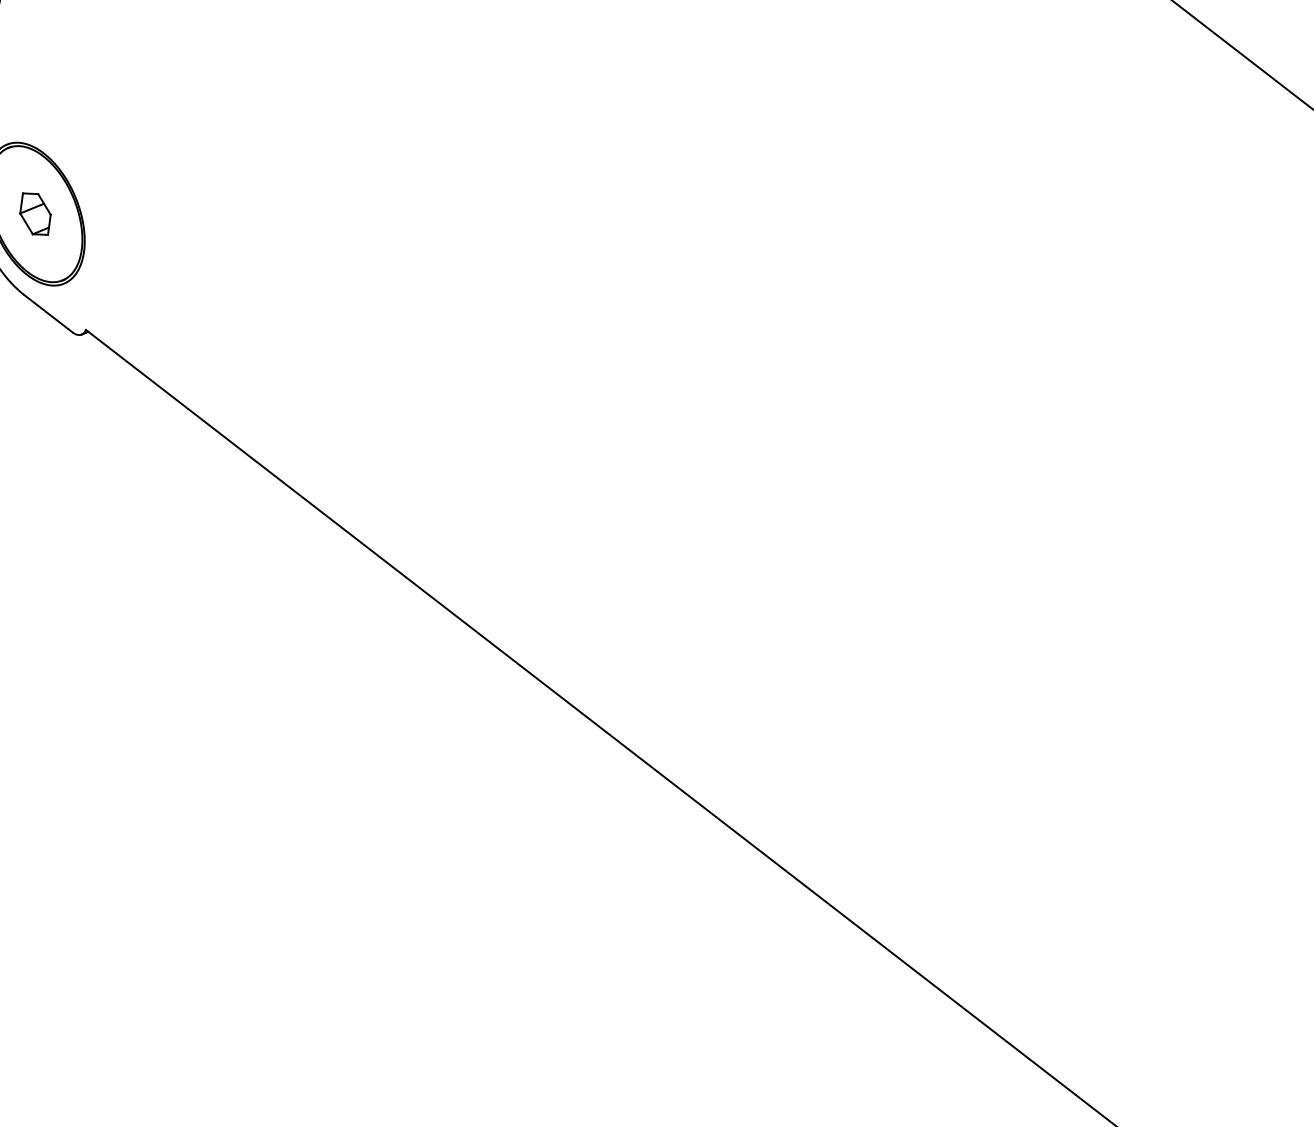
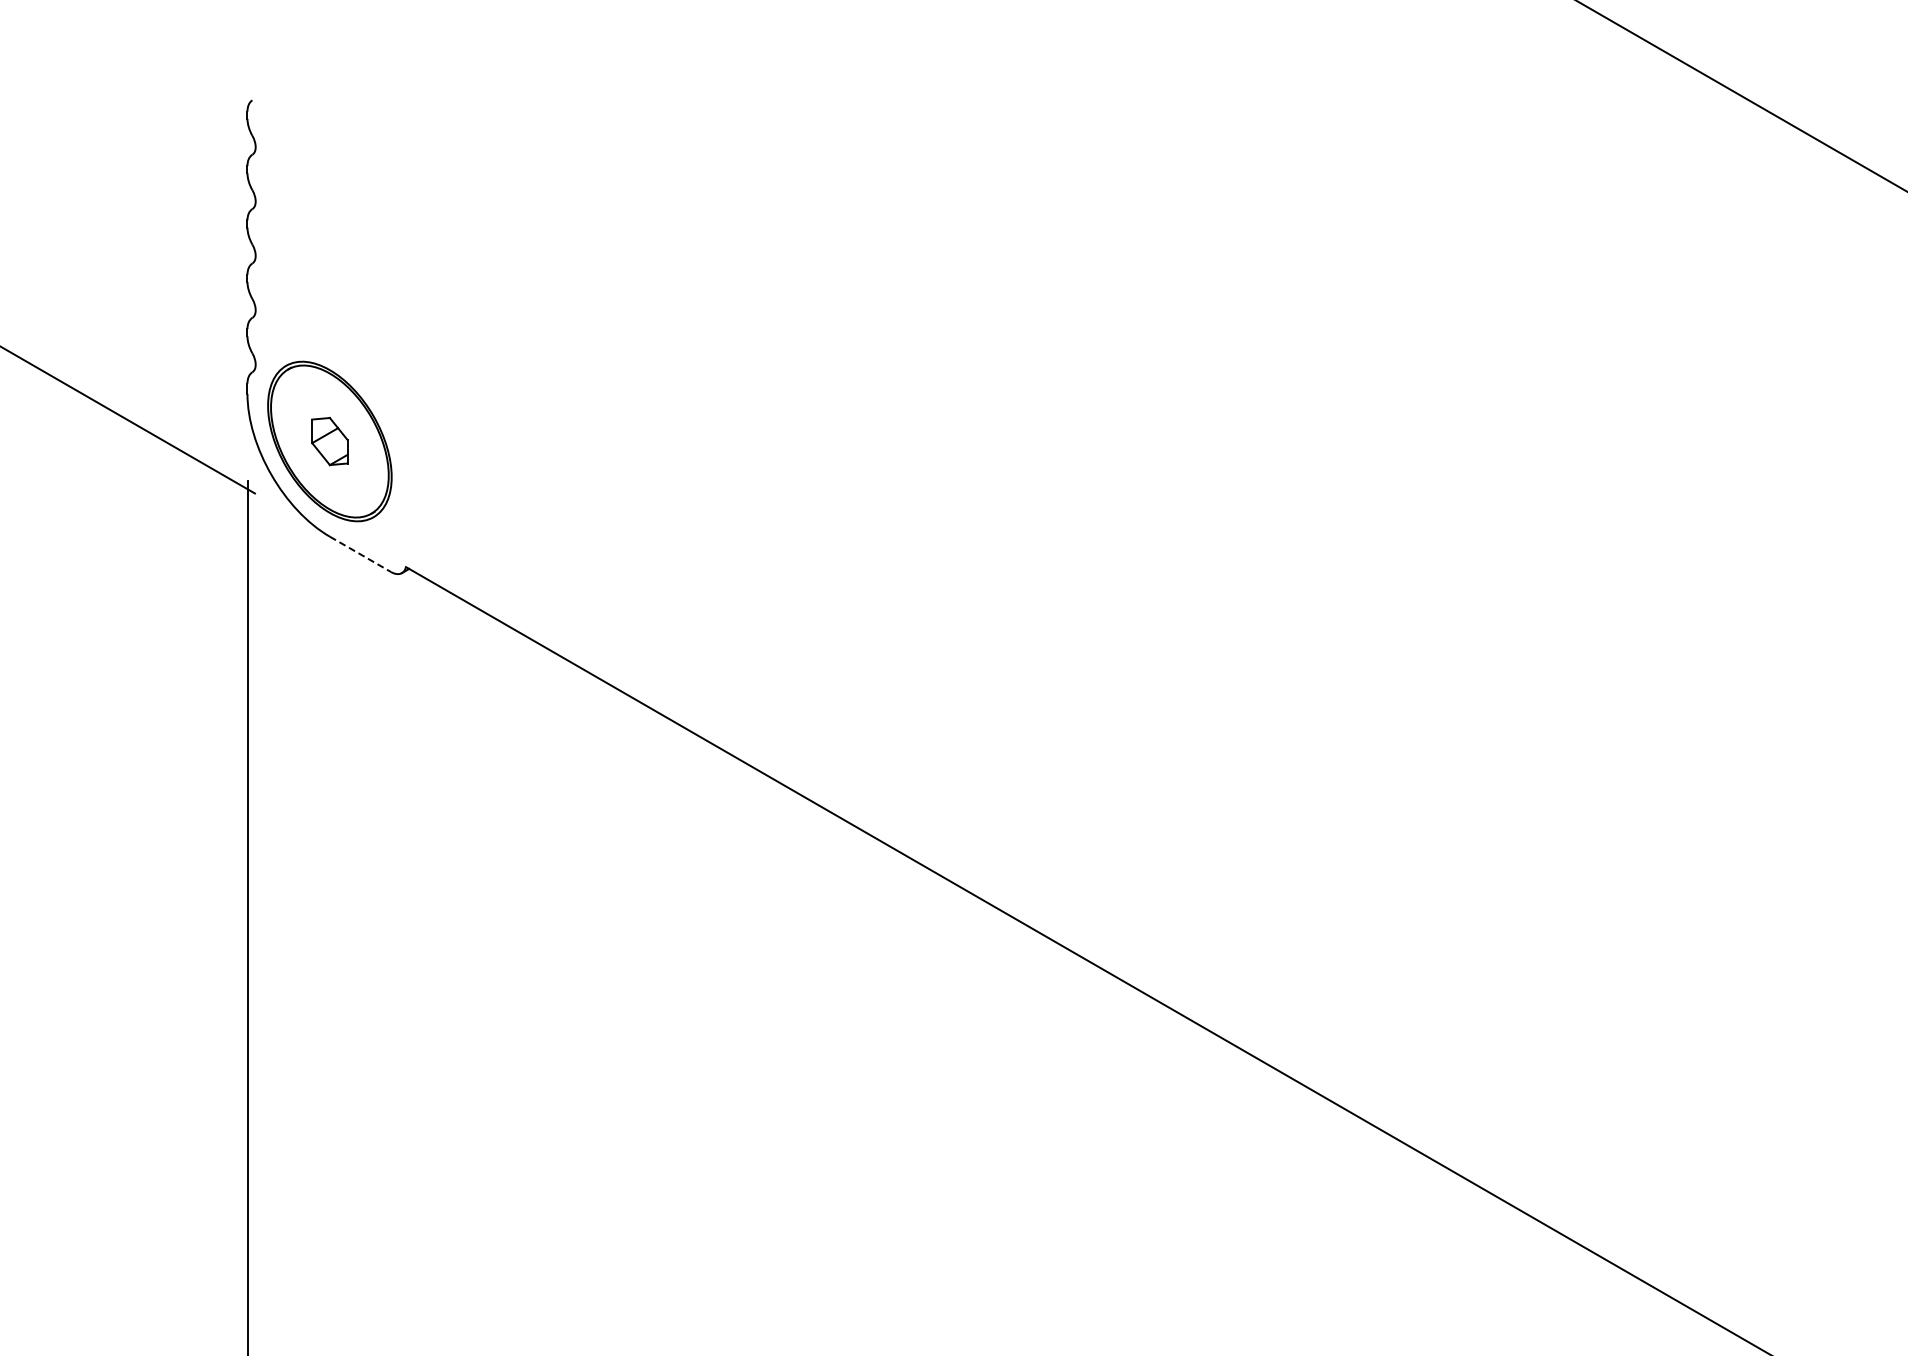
line: (48, 313) -> (360, 554), solid -> dashed

